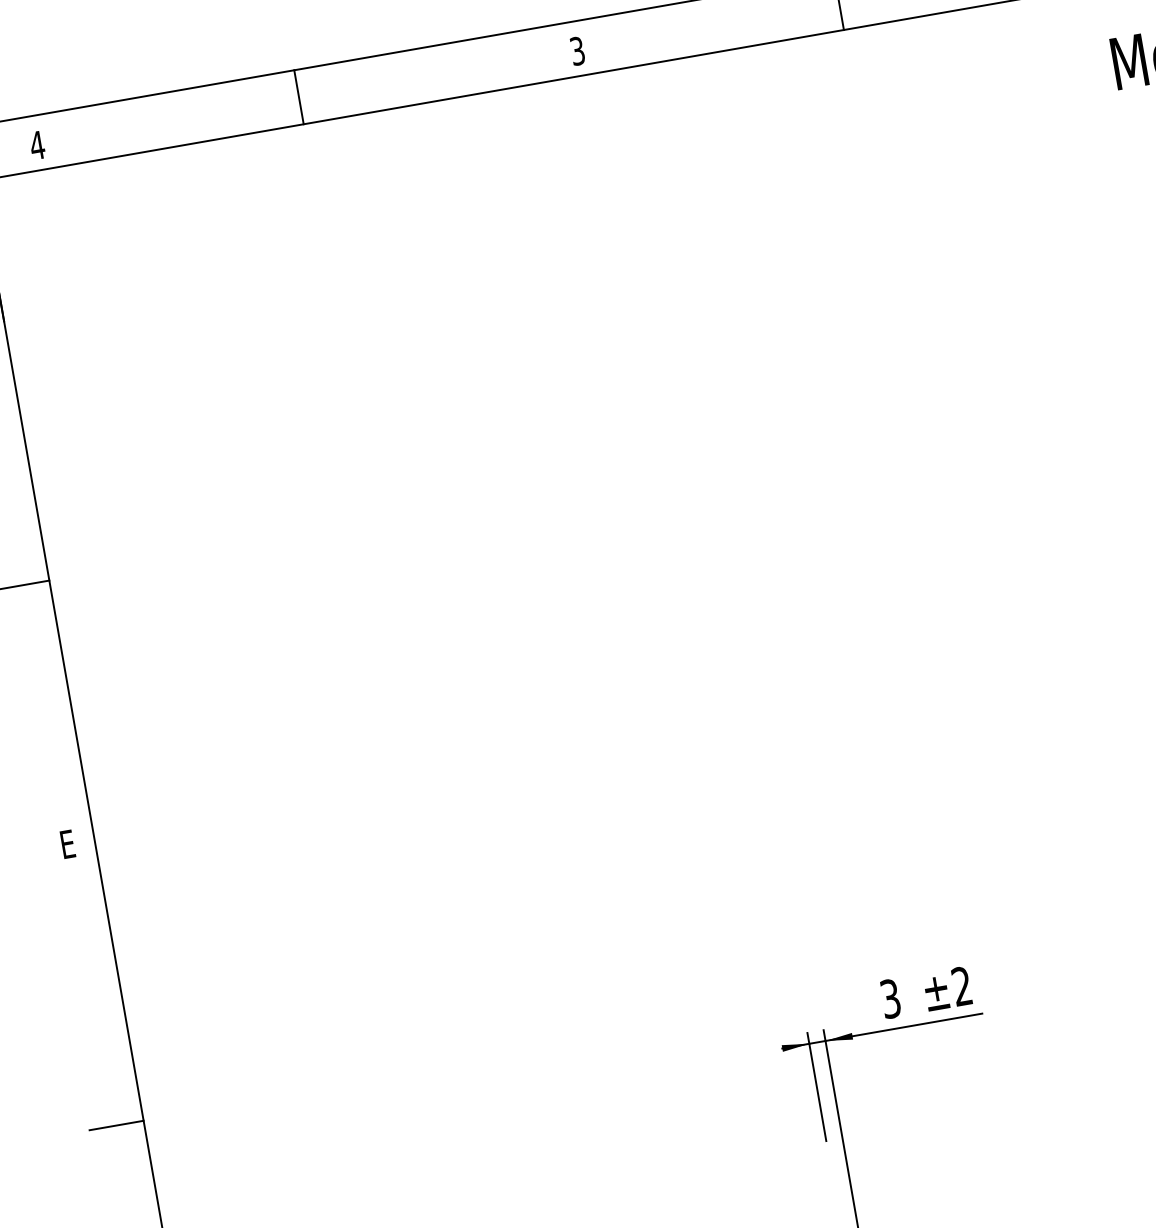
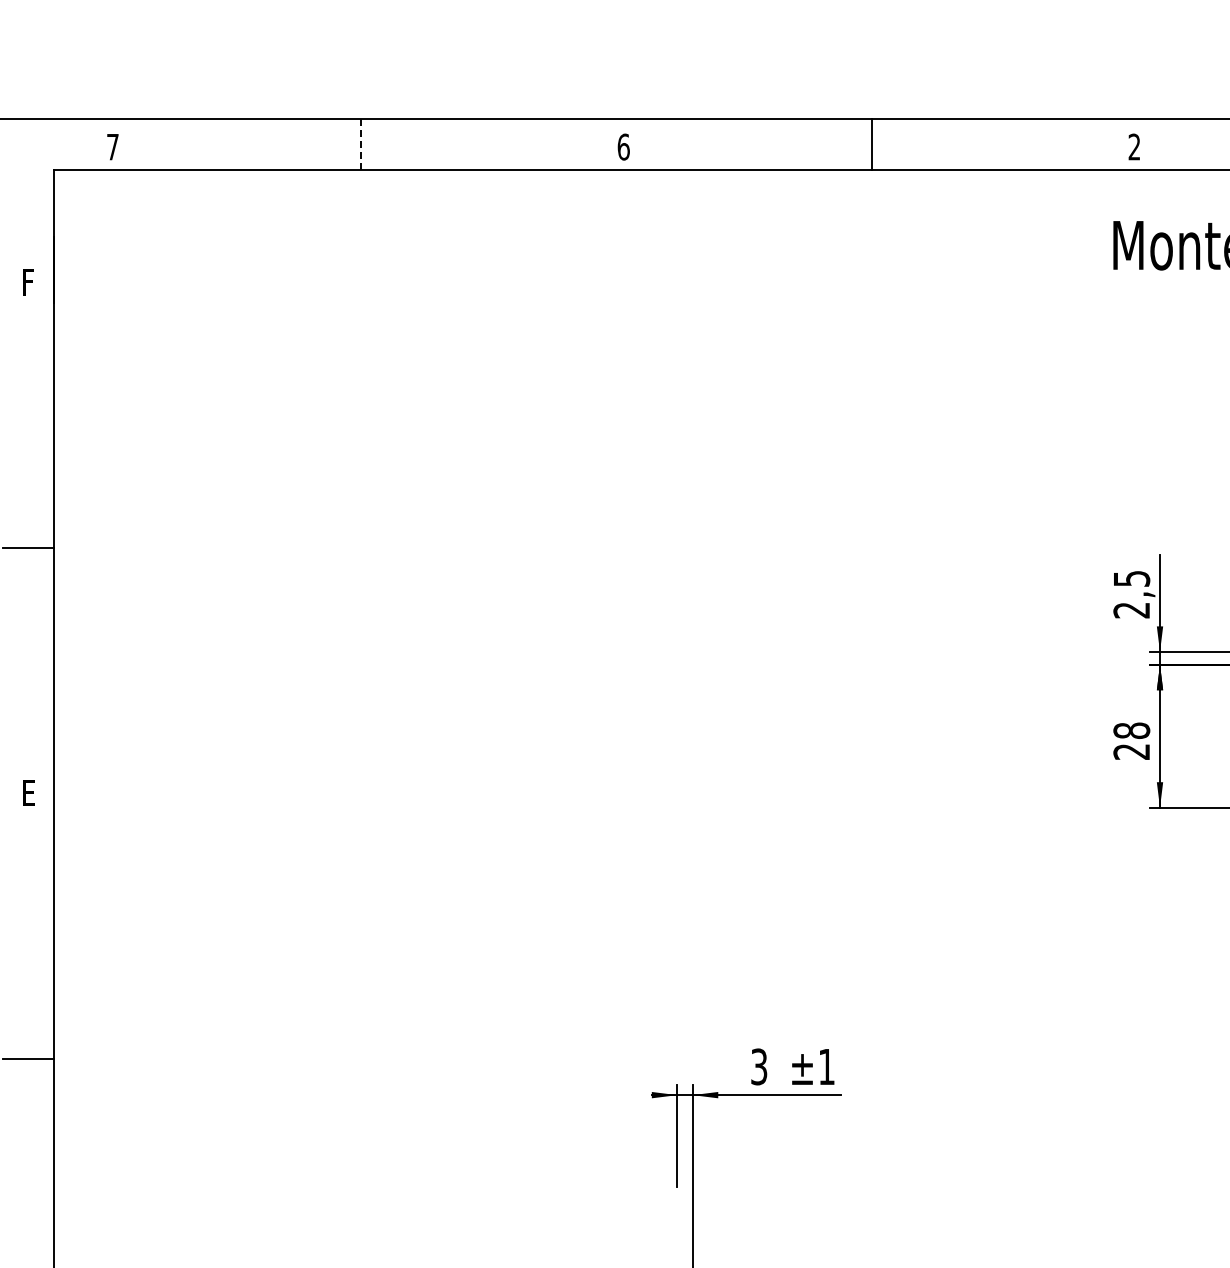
text: (577, 50) -> (623, 146), 3 -> 6
line: (298, 96) -> (360, 144), solid -> dashed
text: (37, 145) -> (112, 147), 4 -> 7
text: (961, 986) -> (826, 1066), ±2 -> ±1

